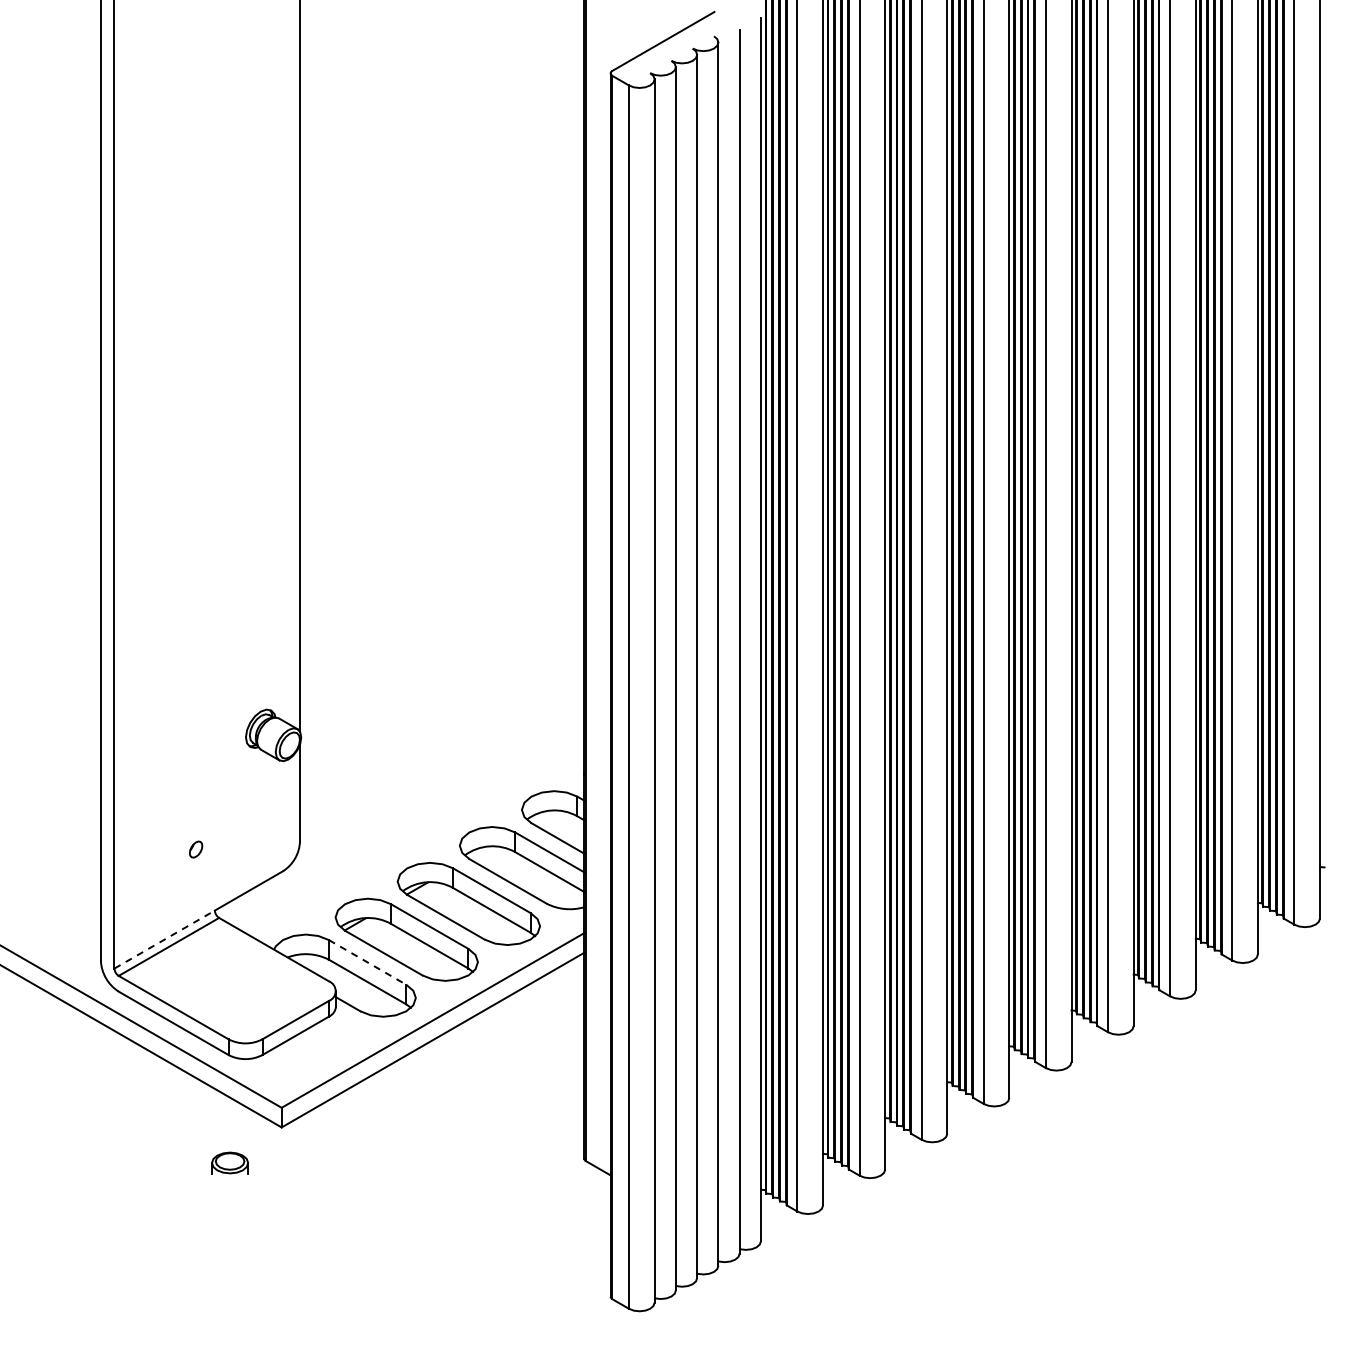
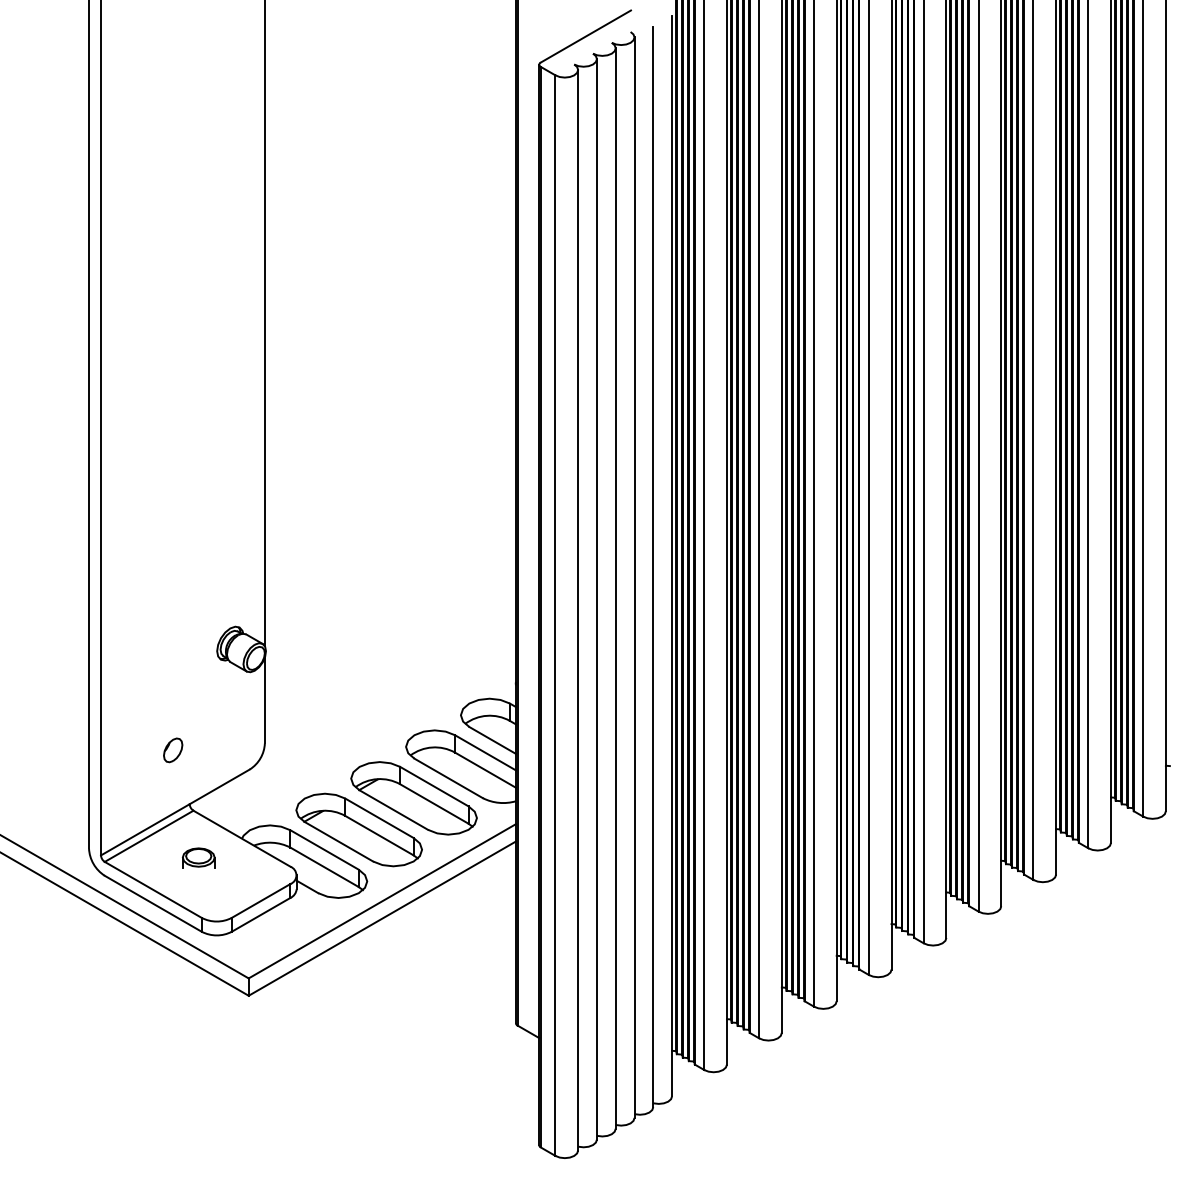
part: (195, 849) -> (172, 750), size x1.67
line: (164, 939) -> (145, 829), dashed -> solid
line: (367, 962) -> (324, 850), dashed -> solid
part: (229, 1162) -> (198, 857), moved

